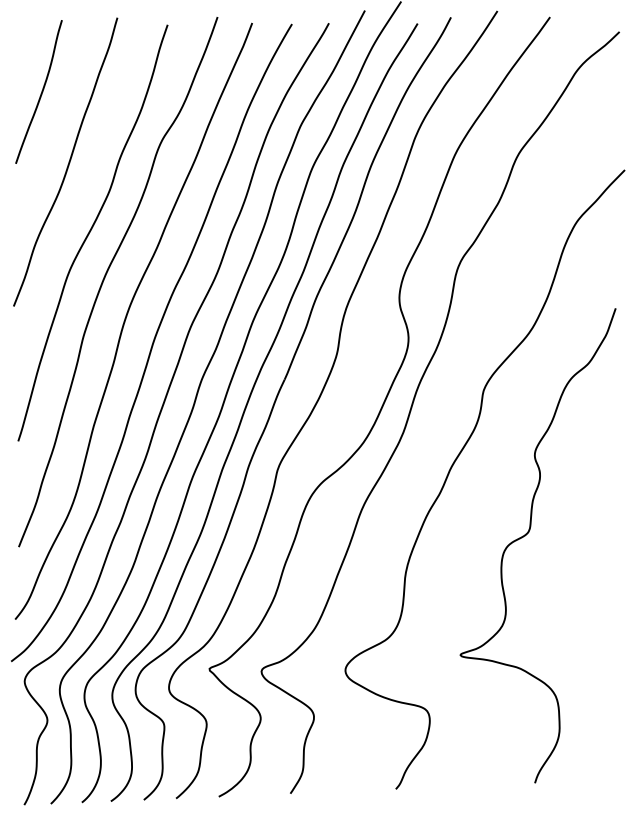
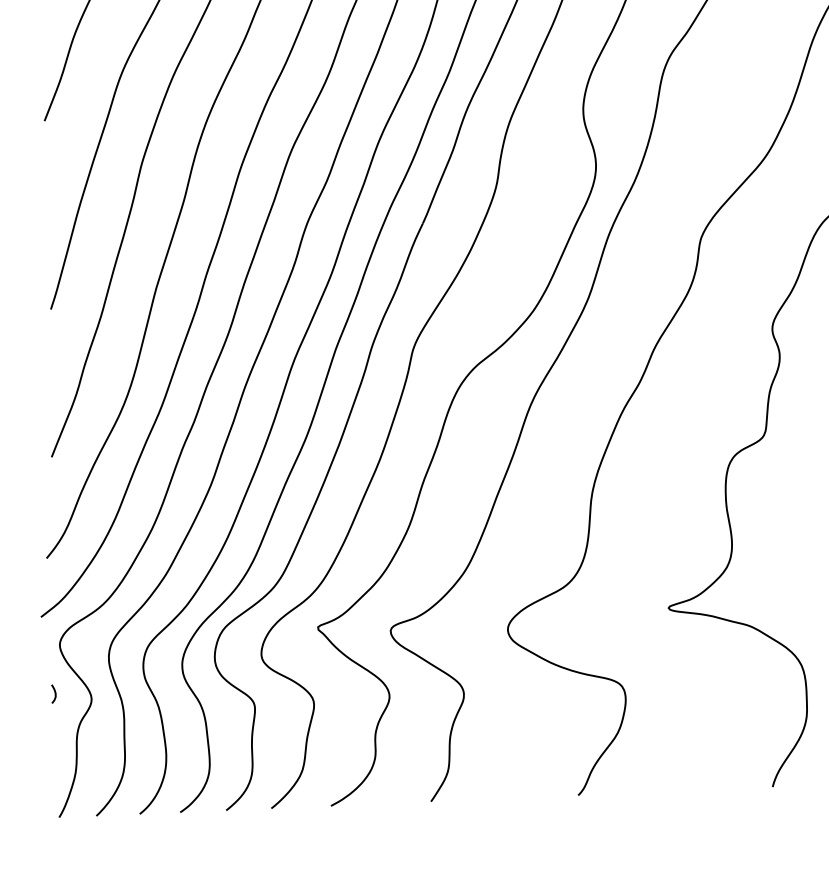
curve: (20, 716) -> (53, 693), added

